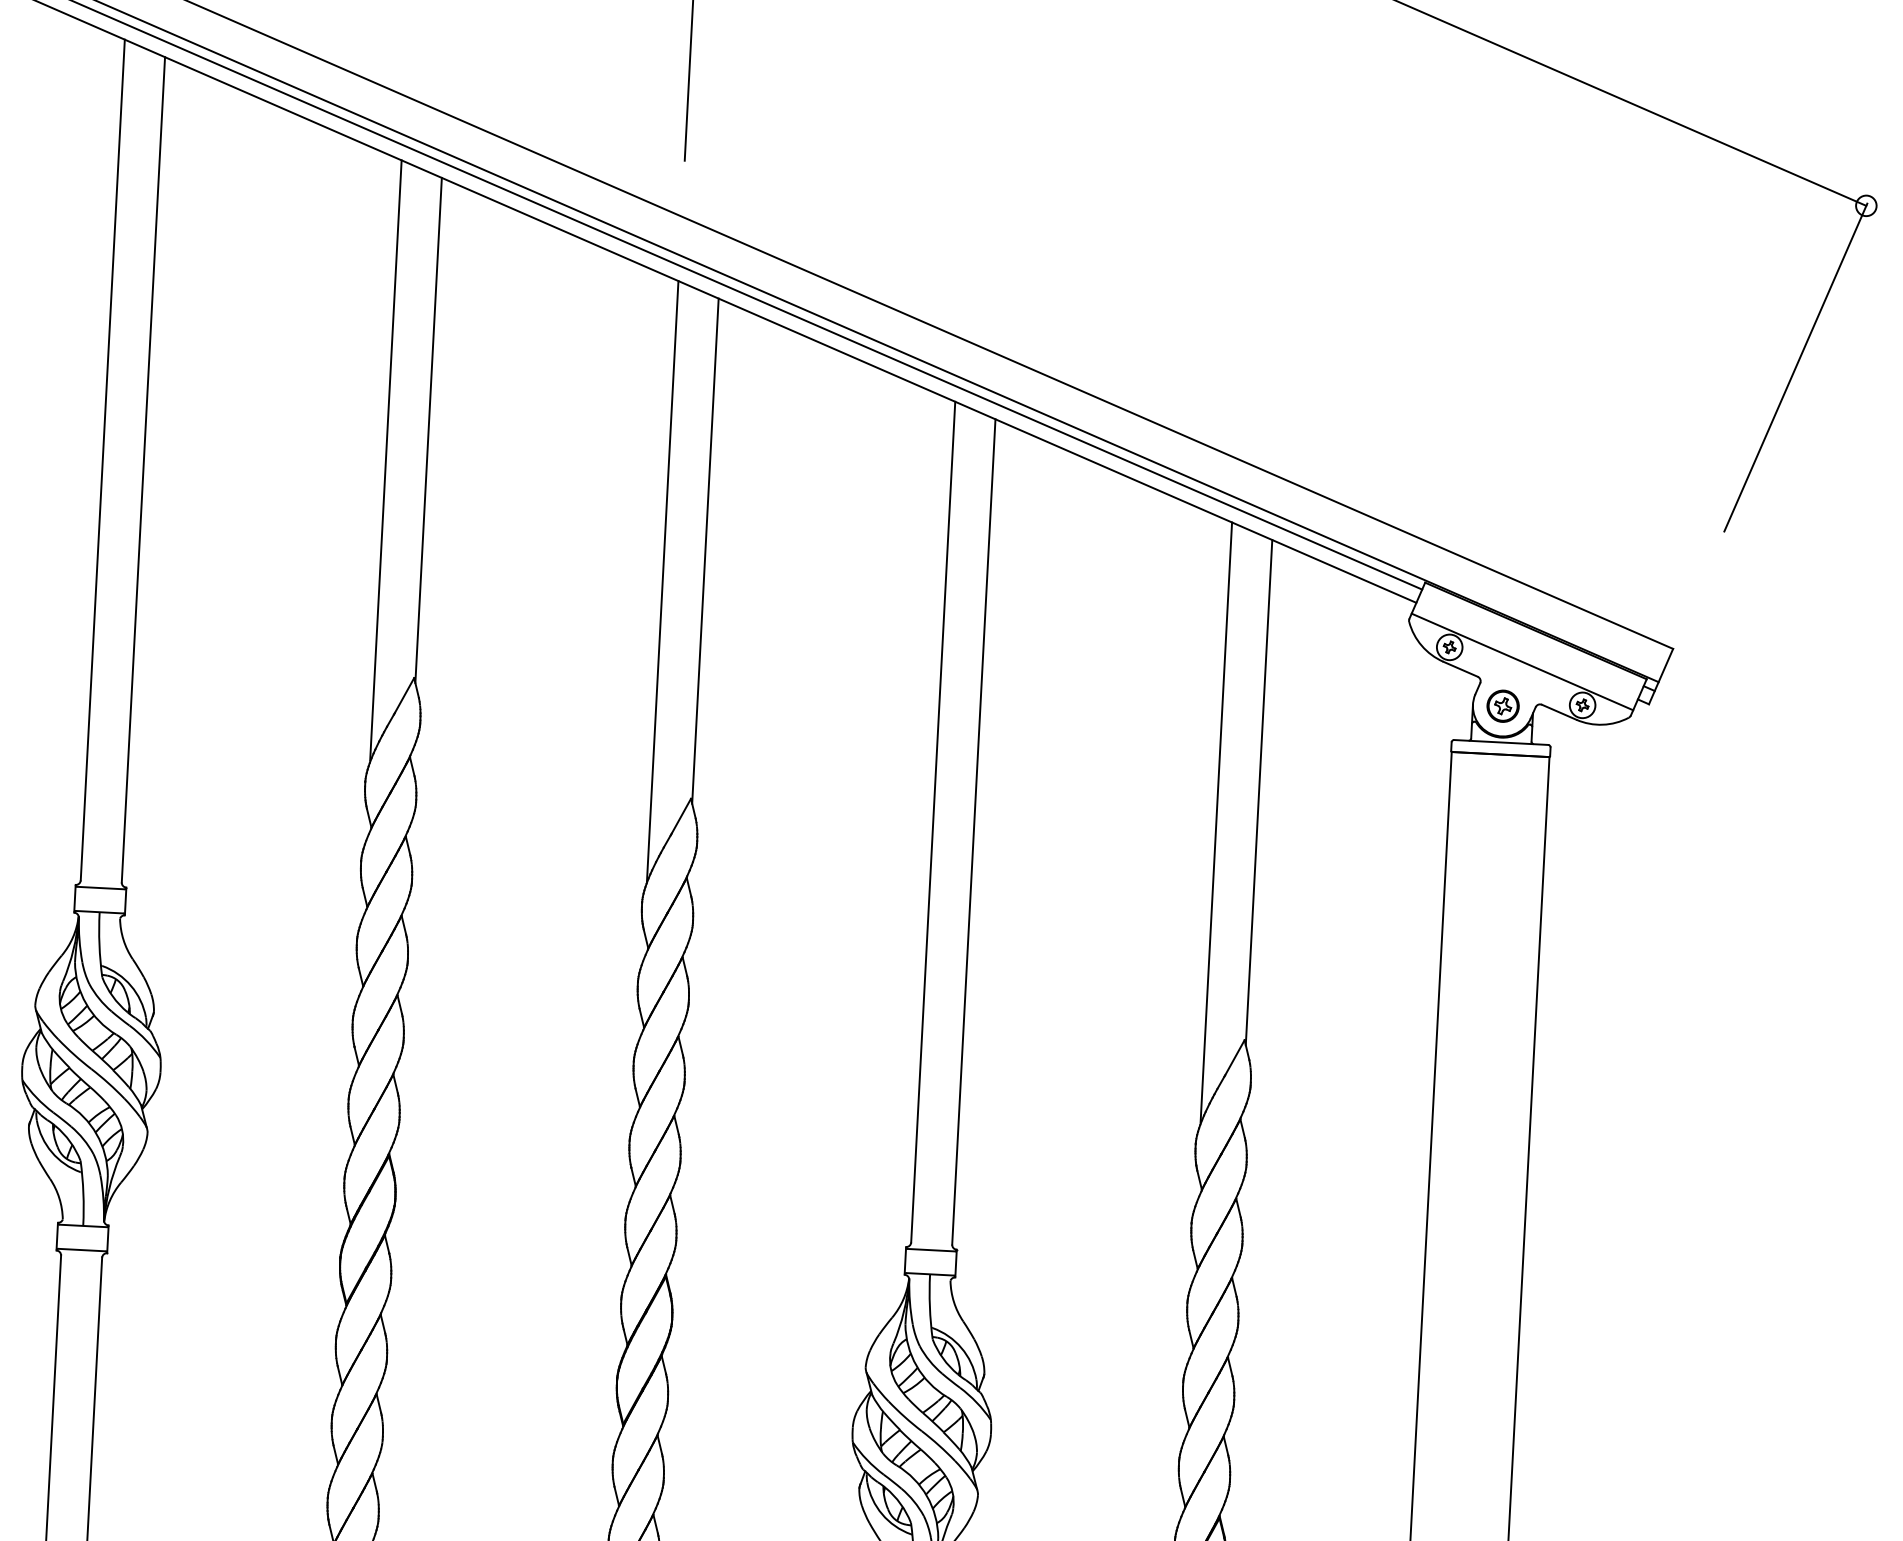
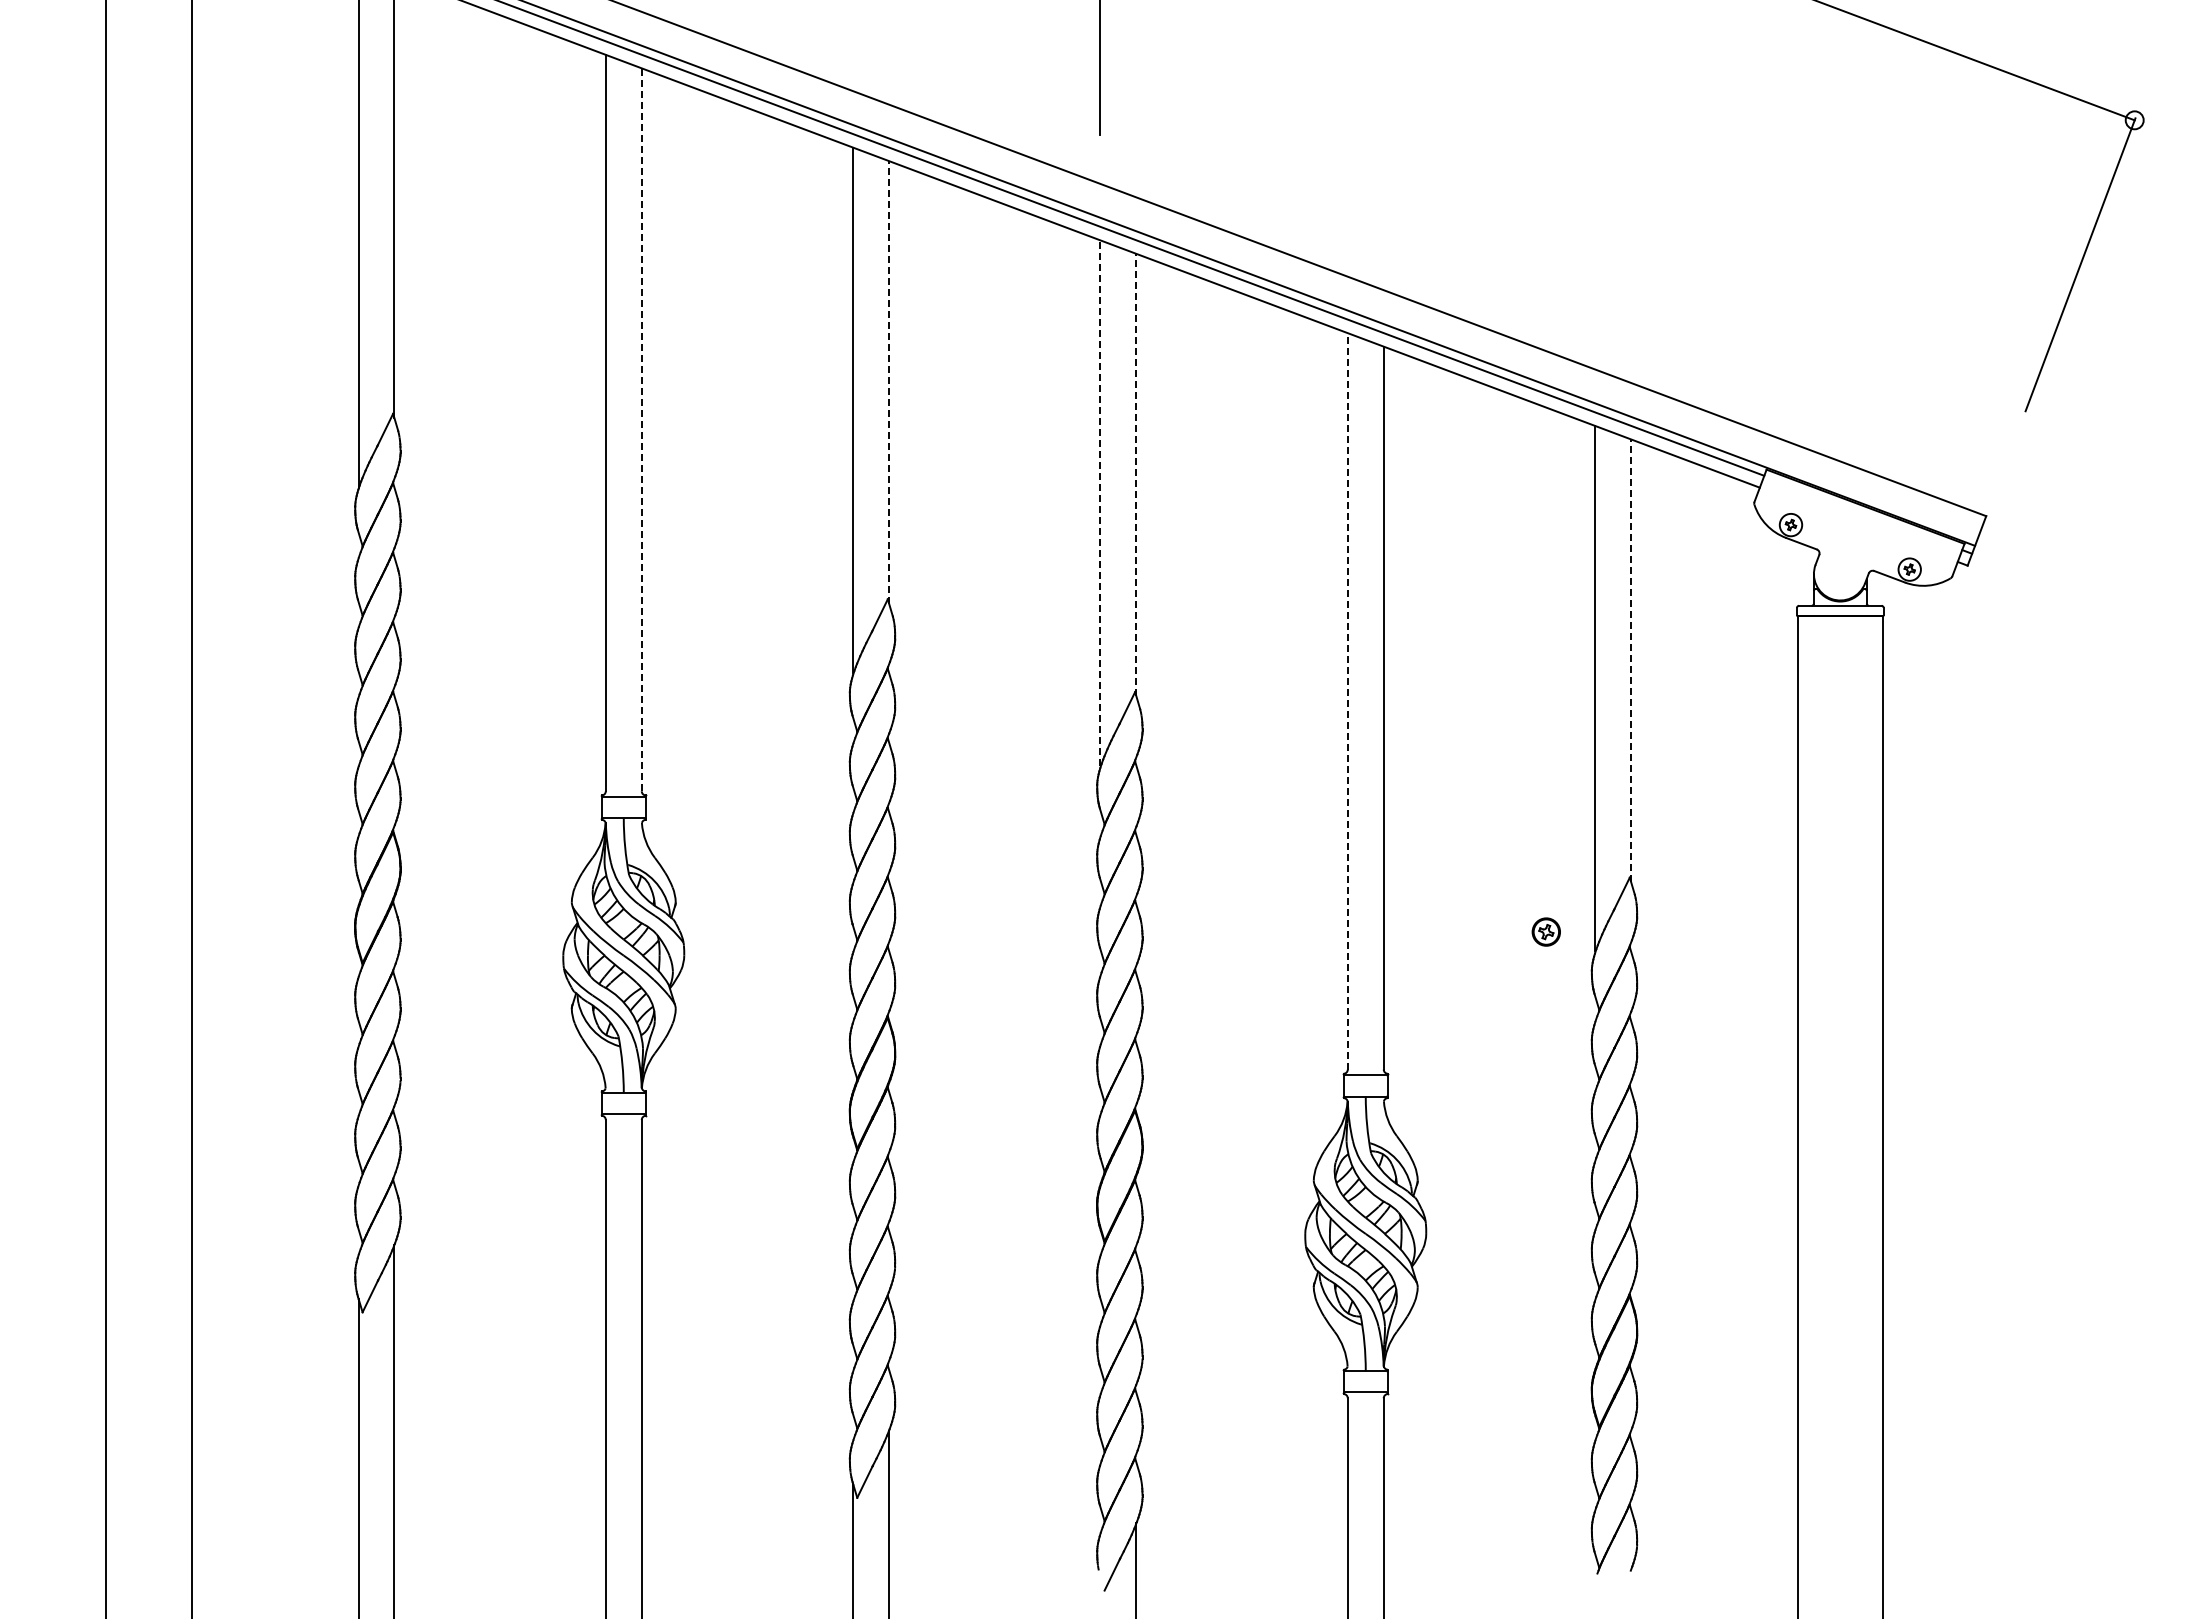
line: (429, 429) -> (889, 381), solid -> dashed
line: (143, 469) -> (641, 429), solid -> dashed
line: (705, 550) -> (1136, 474), solid -> dashed
line: (662, 581) -> (1100, 503), solid -> dashed
line: (1522, 662) -> (1855, 534), removed
part: (1502, 705) -> (1545, 931), moved
line: (1259, 792) -> (1631, 660), solid -> dashed
line: (932, 821) -> (1347, 700), solid -> dashed

